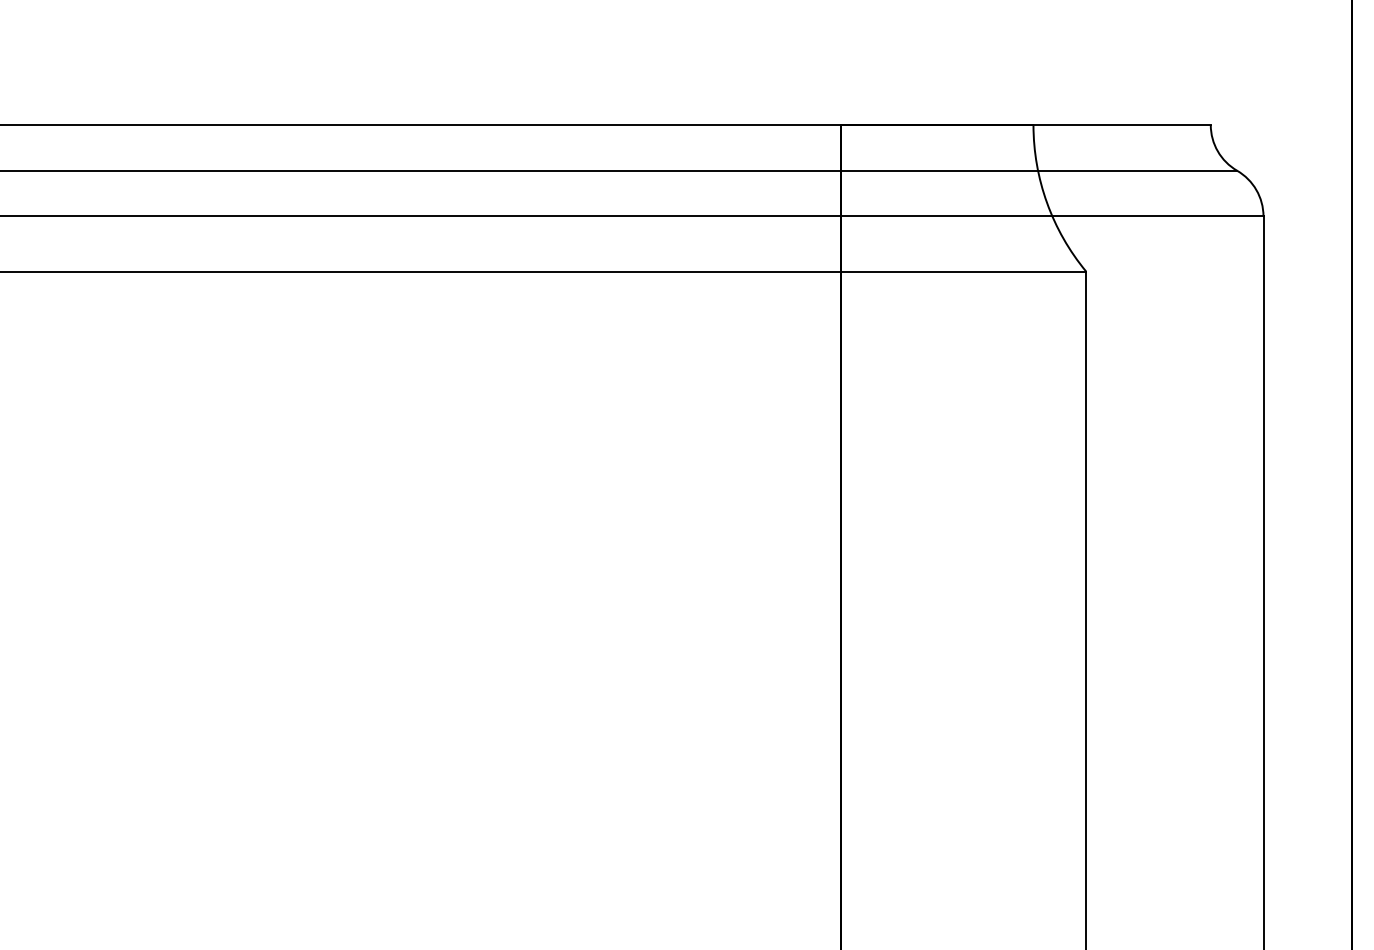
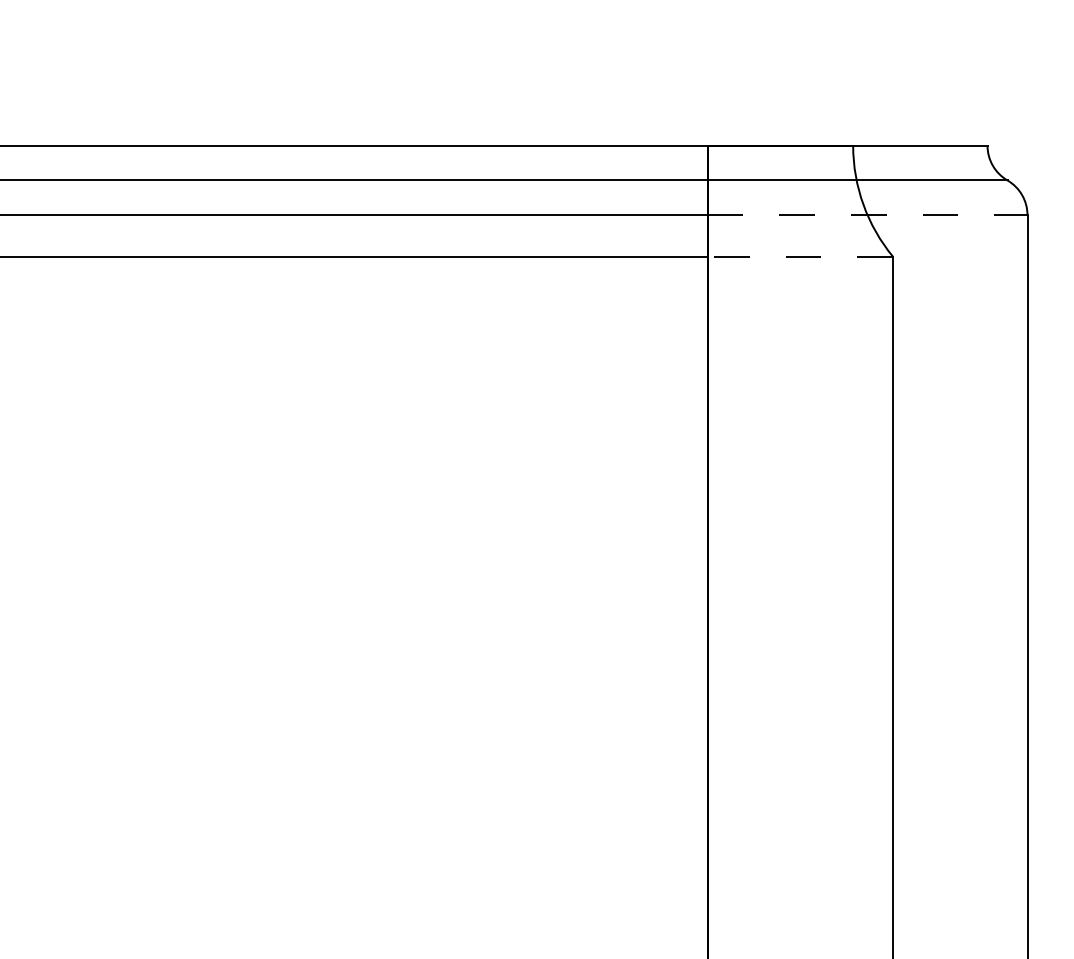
line: (1052, 216) -> (867, 215), solid -> dashed
line: (963, 271) -> (800, 256), solid -> dashed

